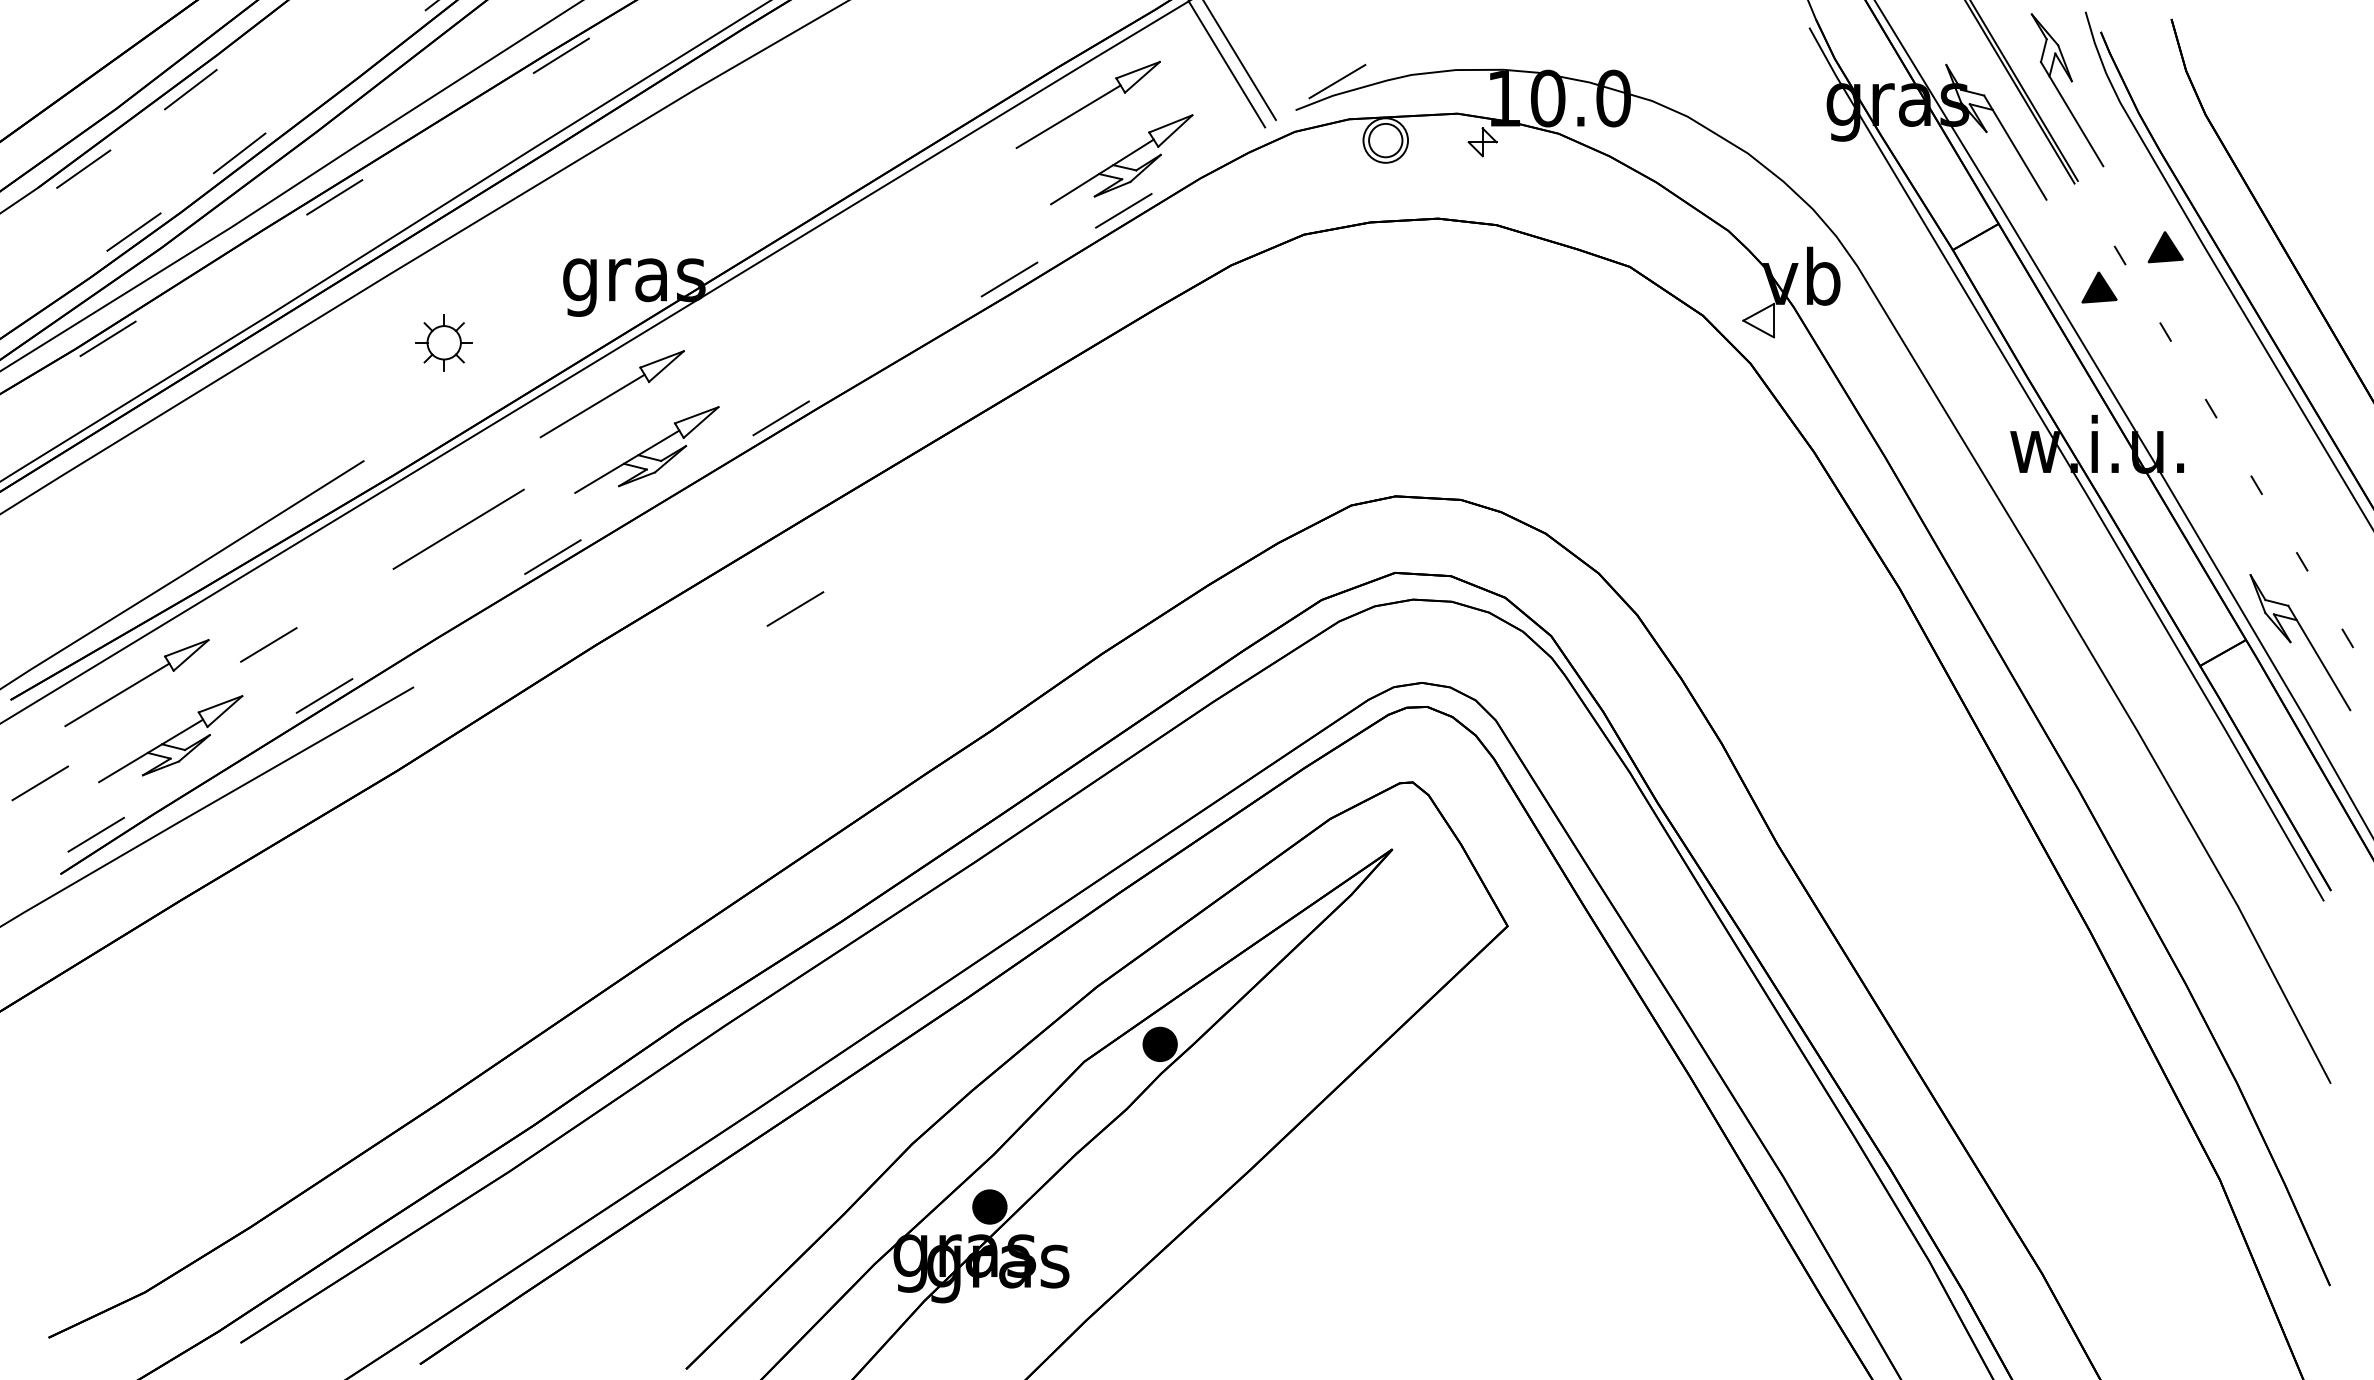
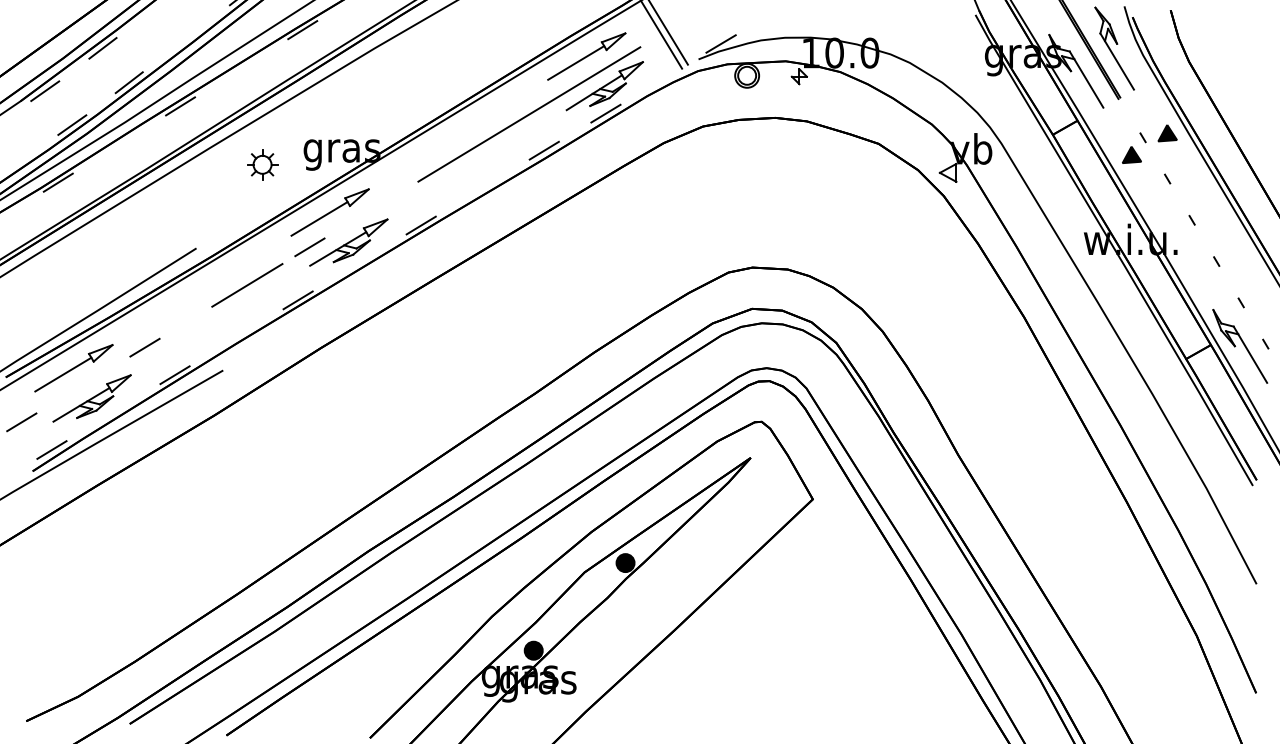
line: (982, 212) -> (529, 114), added
part: (444, 342) -> (262, 164), moved
line: (794, 609) -> (309, 247), moved

